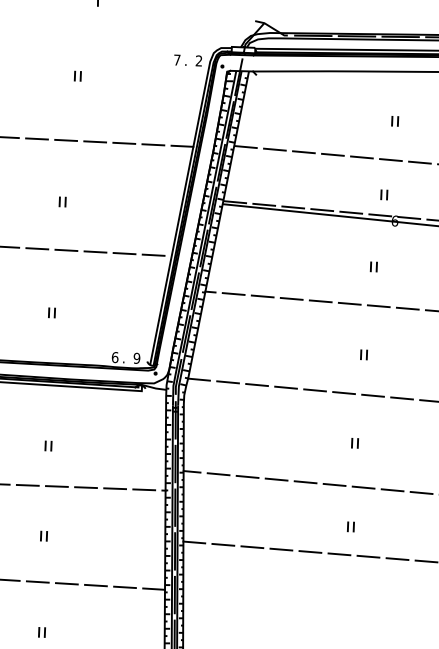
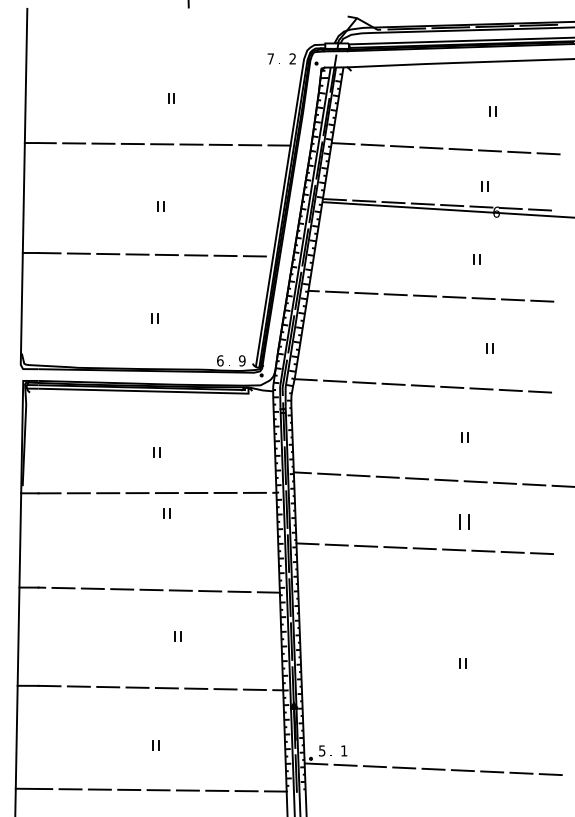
part: (77, 76) -> (171, 98), moved
part: (363, 355) -> (489, 348), moved
part: (350, 526) -> (464, 521), size x1.6
part: (43, 536) -> (166, 513), moved
part: (41, 632) -> (177, 636), moved

